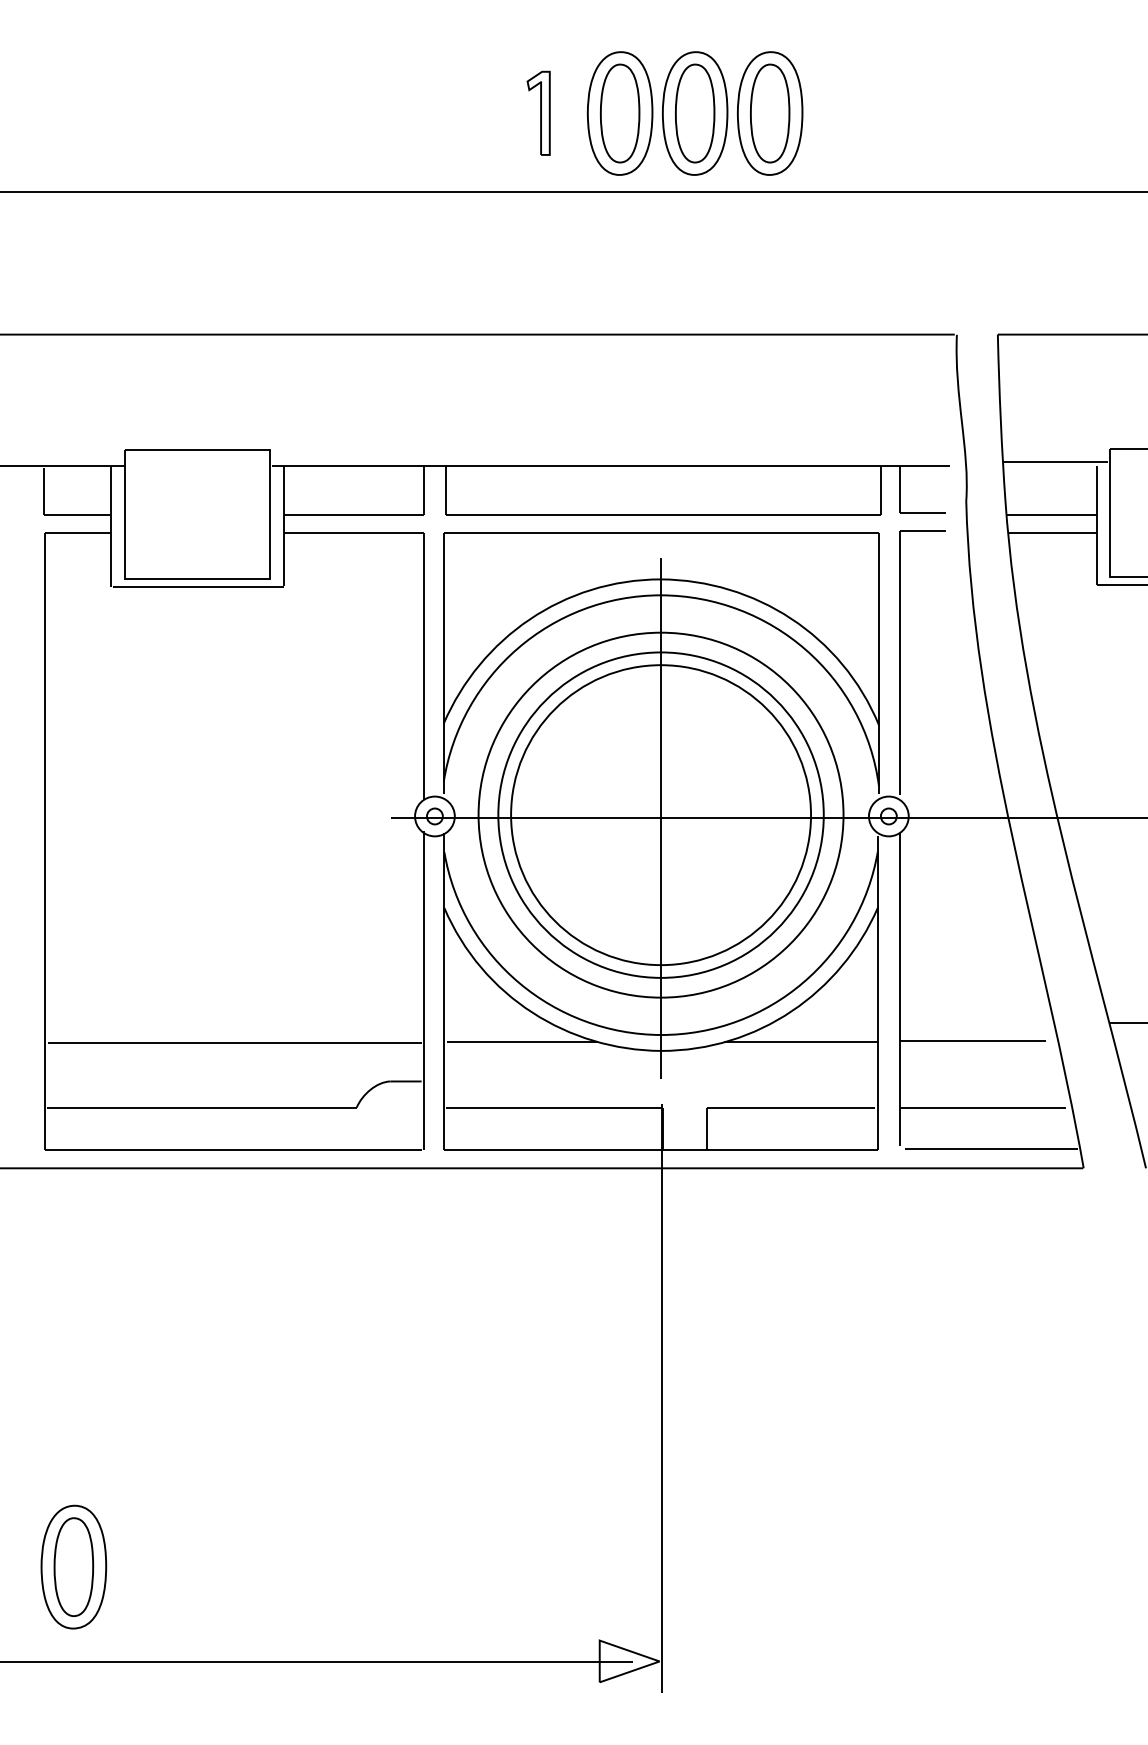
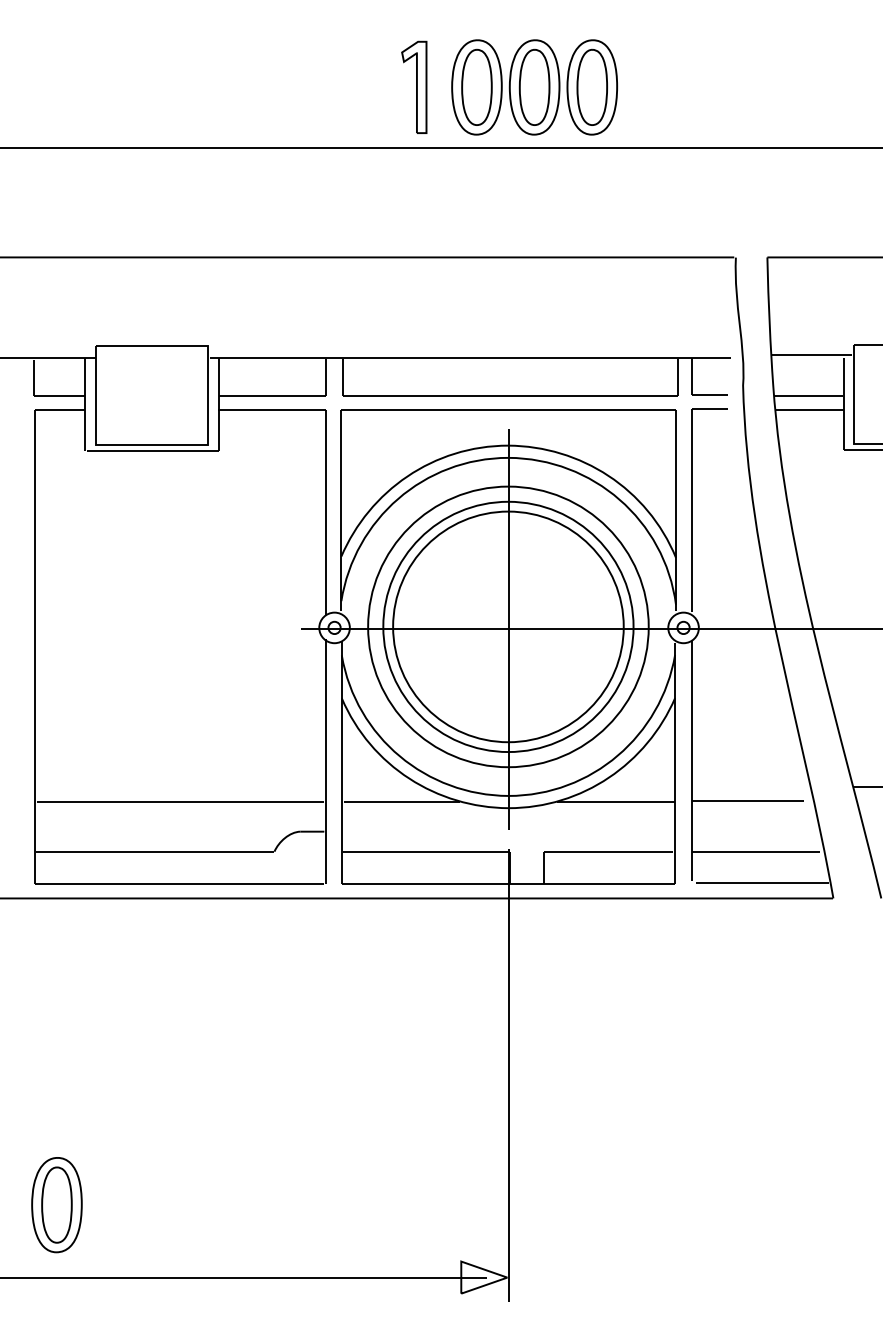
part: (538, 112) -> (414, 86), size x1.43

